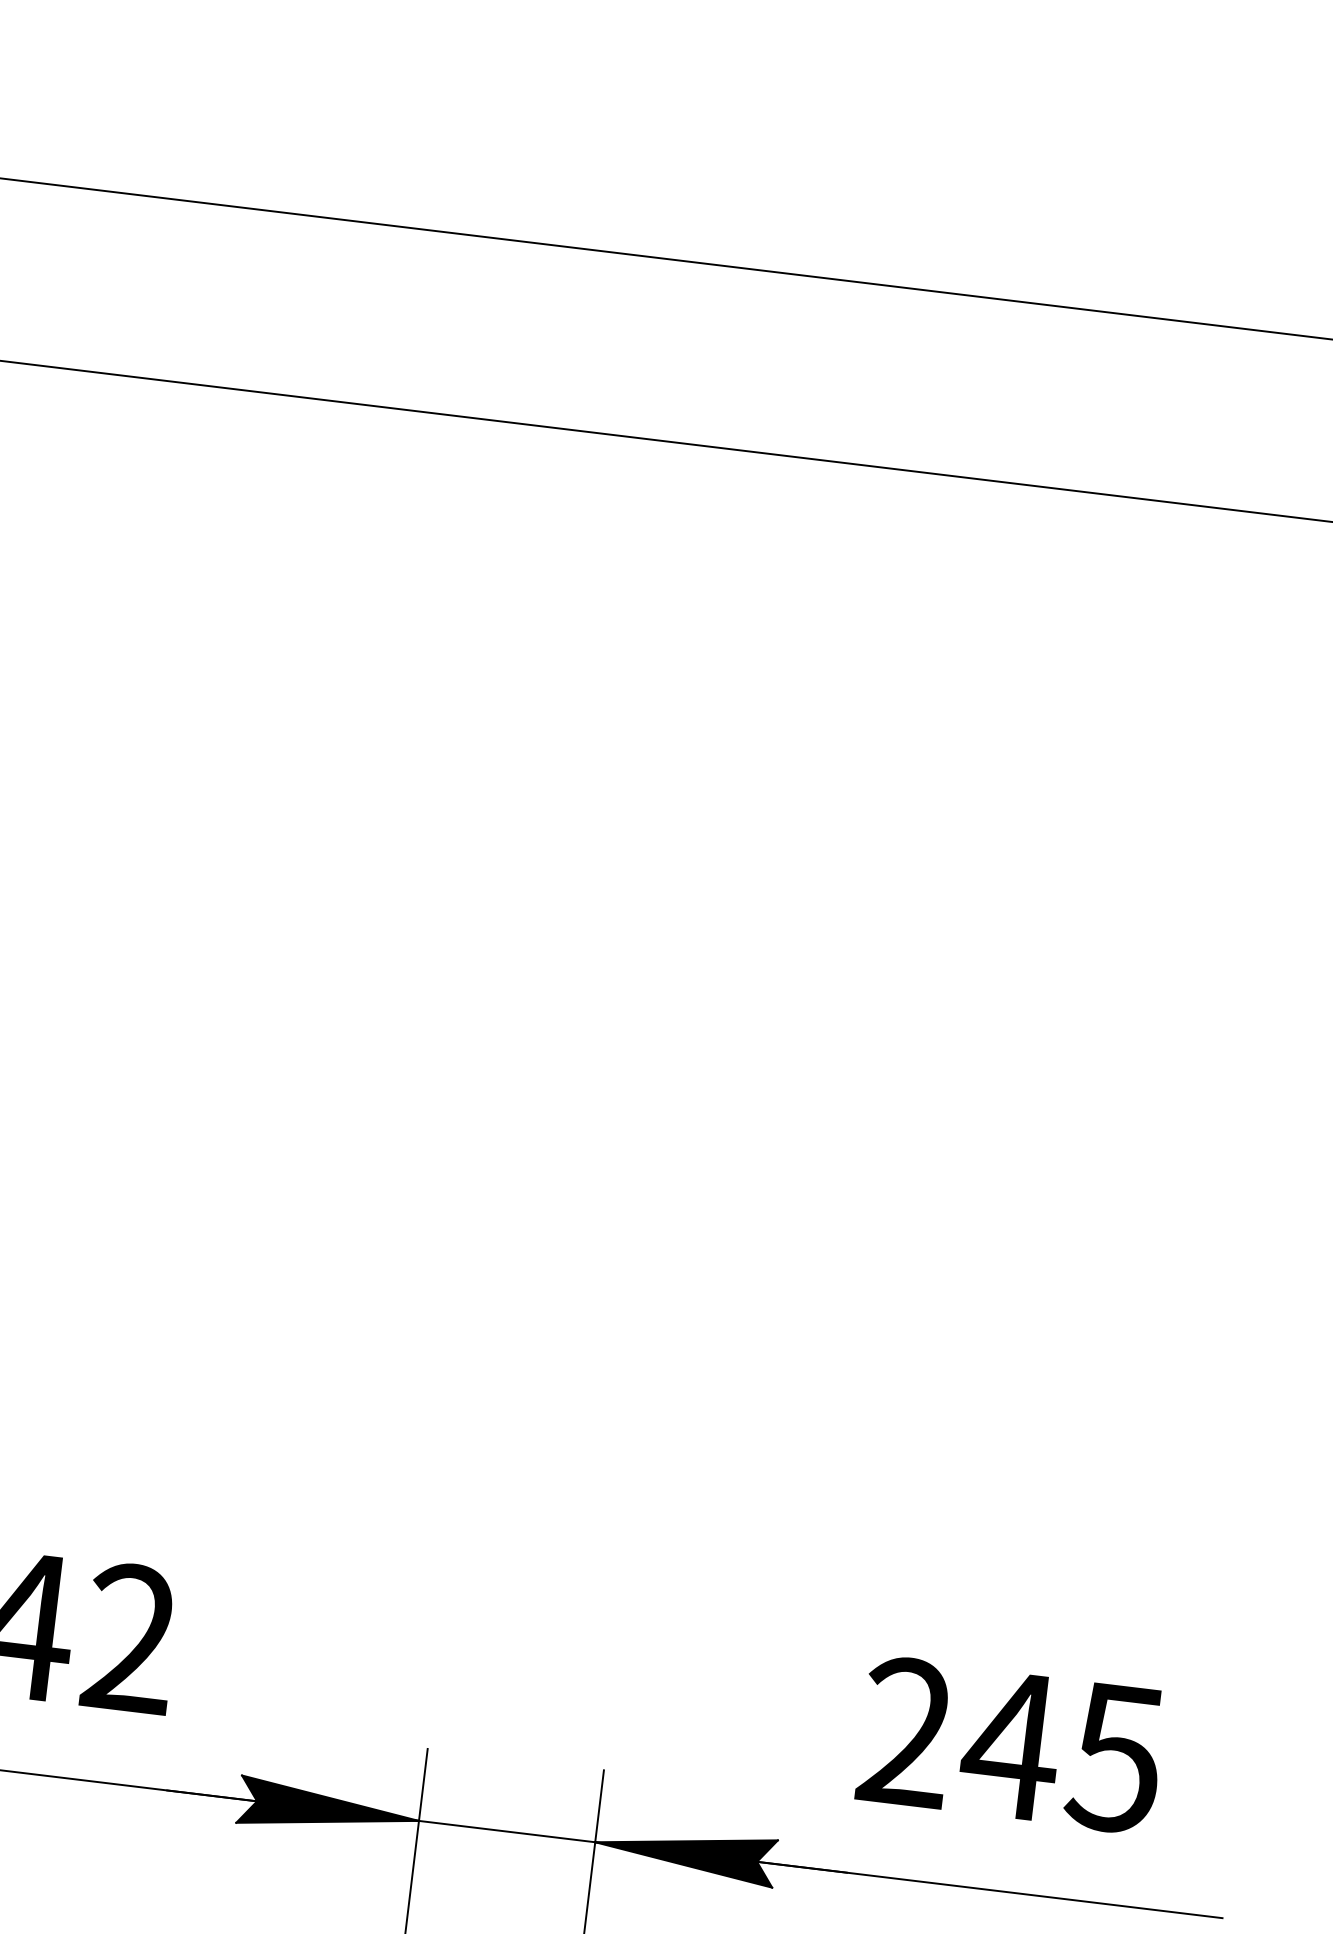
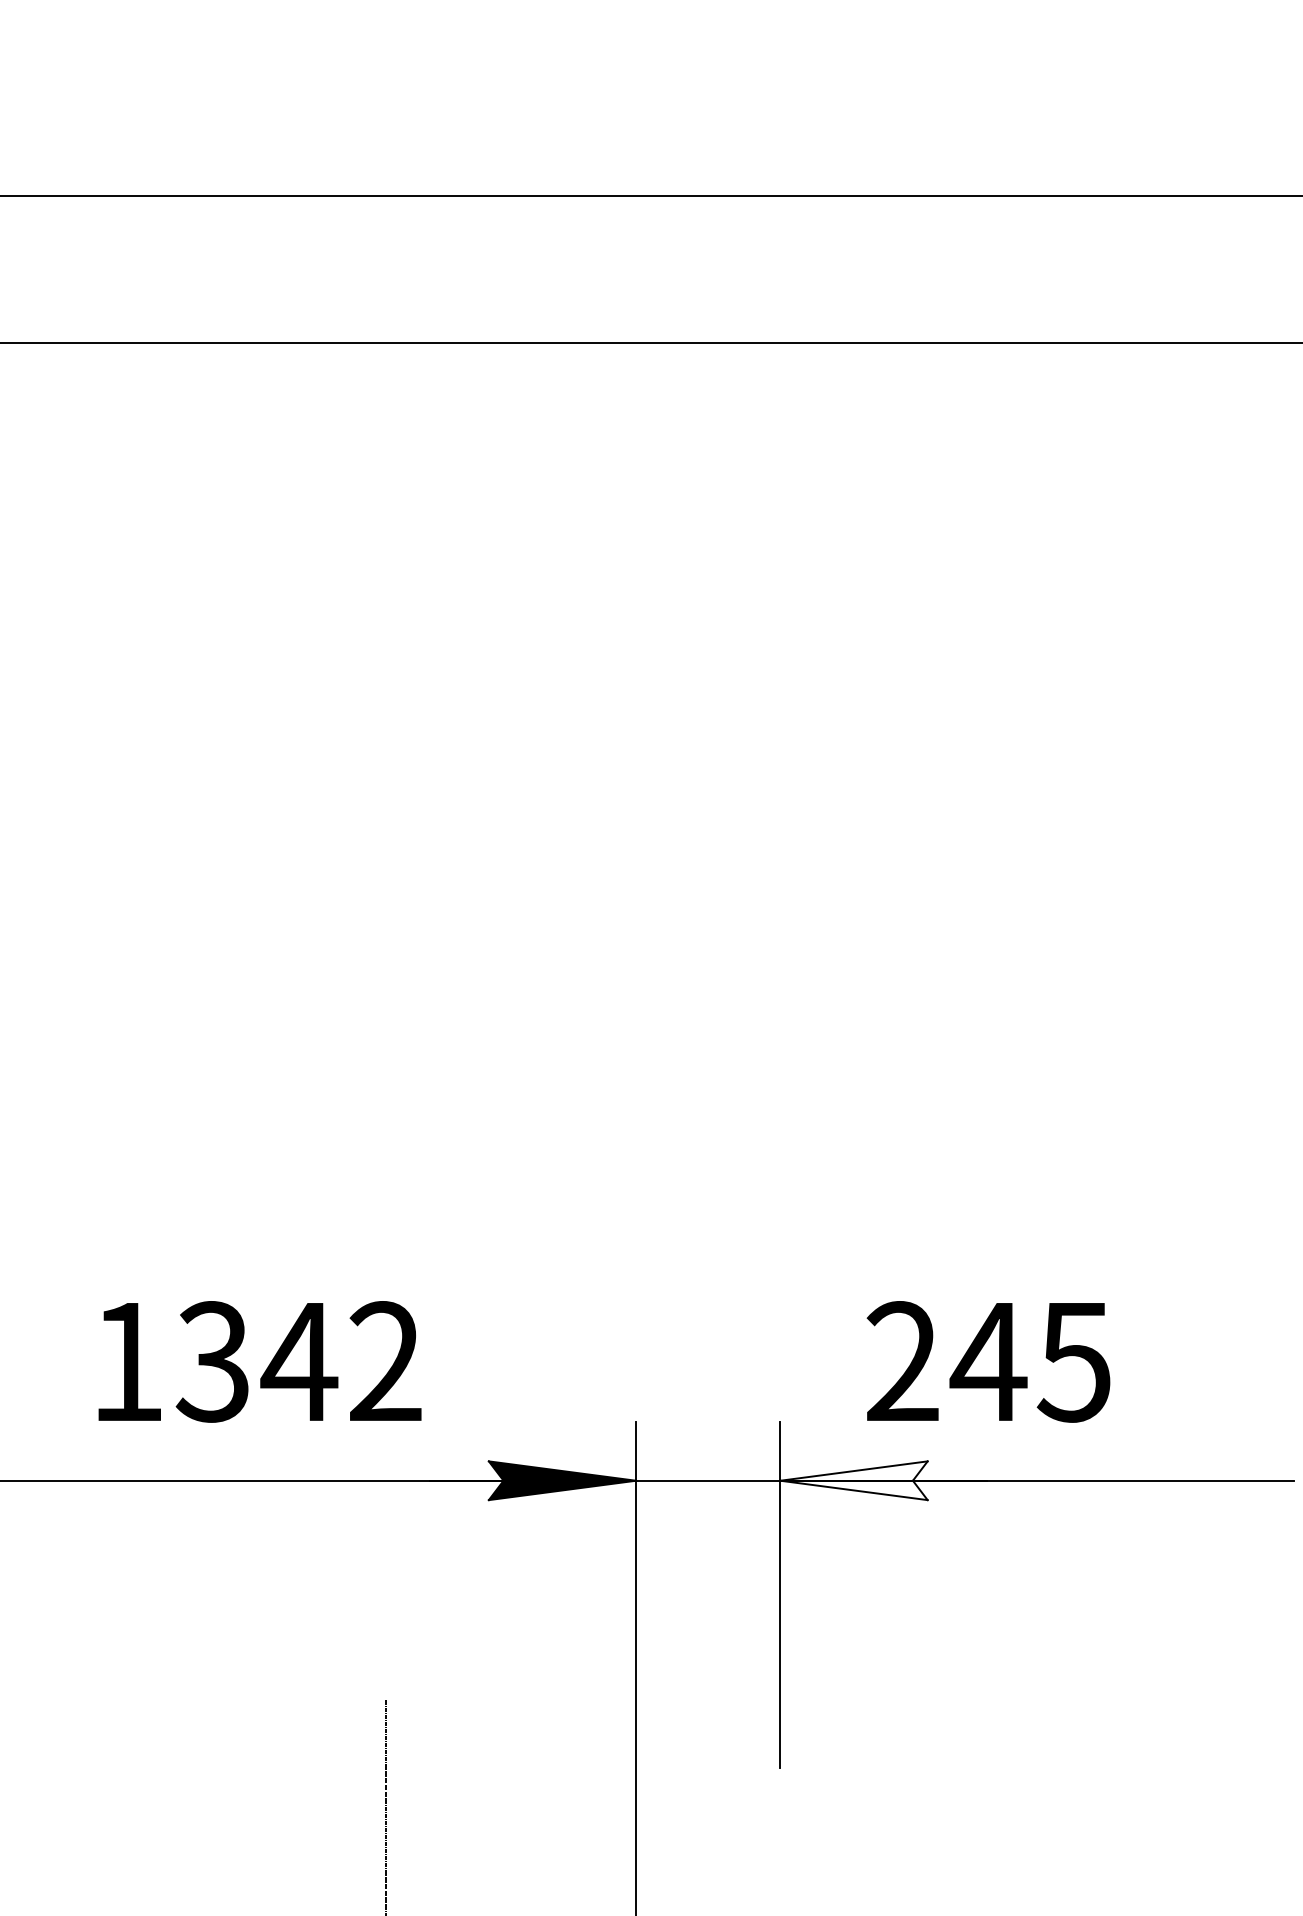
text: (1011, 1744) -> (988, 1361), moved
fill: (684, 1852) -> (853, 1480), removed

